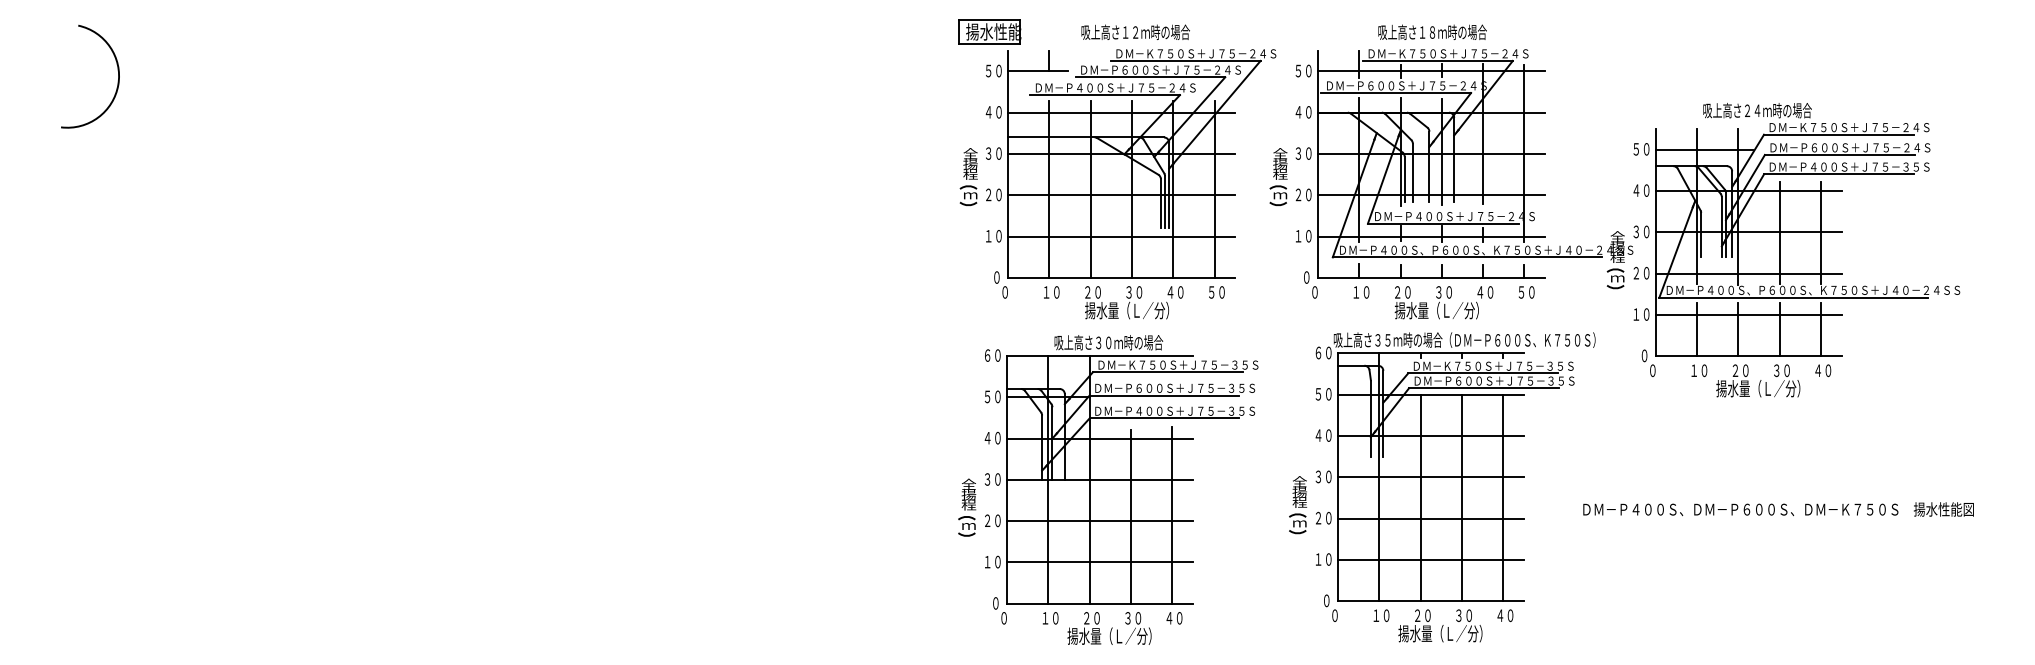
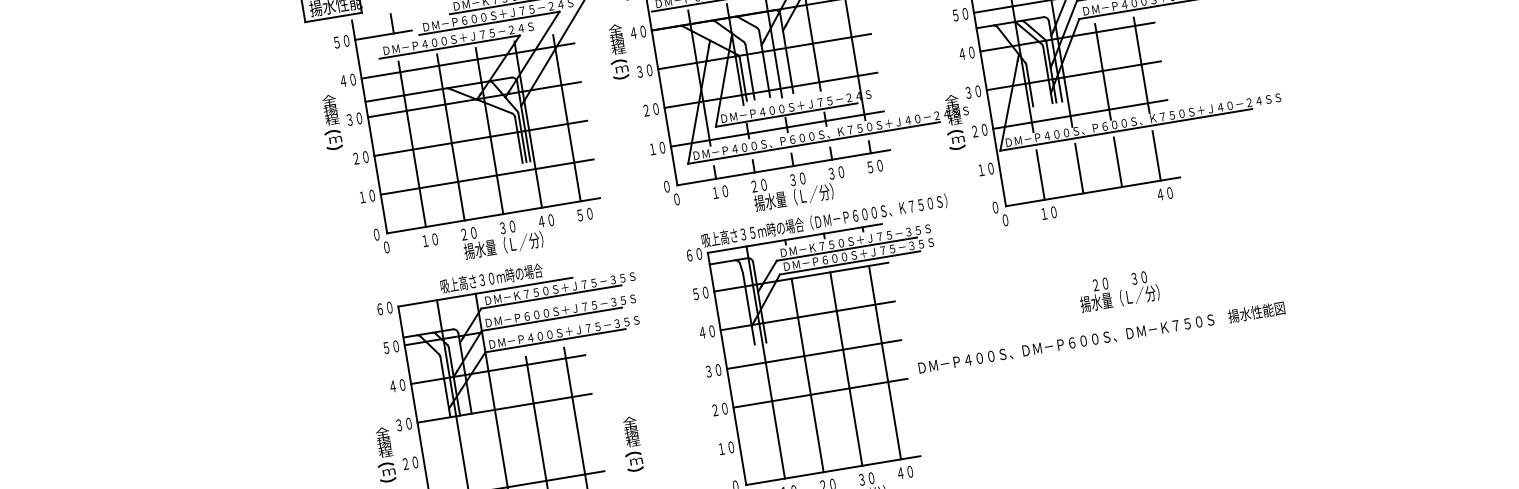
part: (968, 176) -> (330, 122), moved
part: (1278, 176) -> (617, 51), moved
text: (1480, 292) -> (831, 173), ４０ -> ３０
line: (1748, 314) -> (1086, 152), removed
text: (1758, 380) -> (1118, 290), moved
part: (1298, 505) -> (632, 444), moved
text: (1778, 509) -> (1101, 337), moved
line: (1099, 521) -> (510, 447), removed
line: (1430, 559) -> (826, 431), removed

